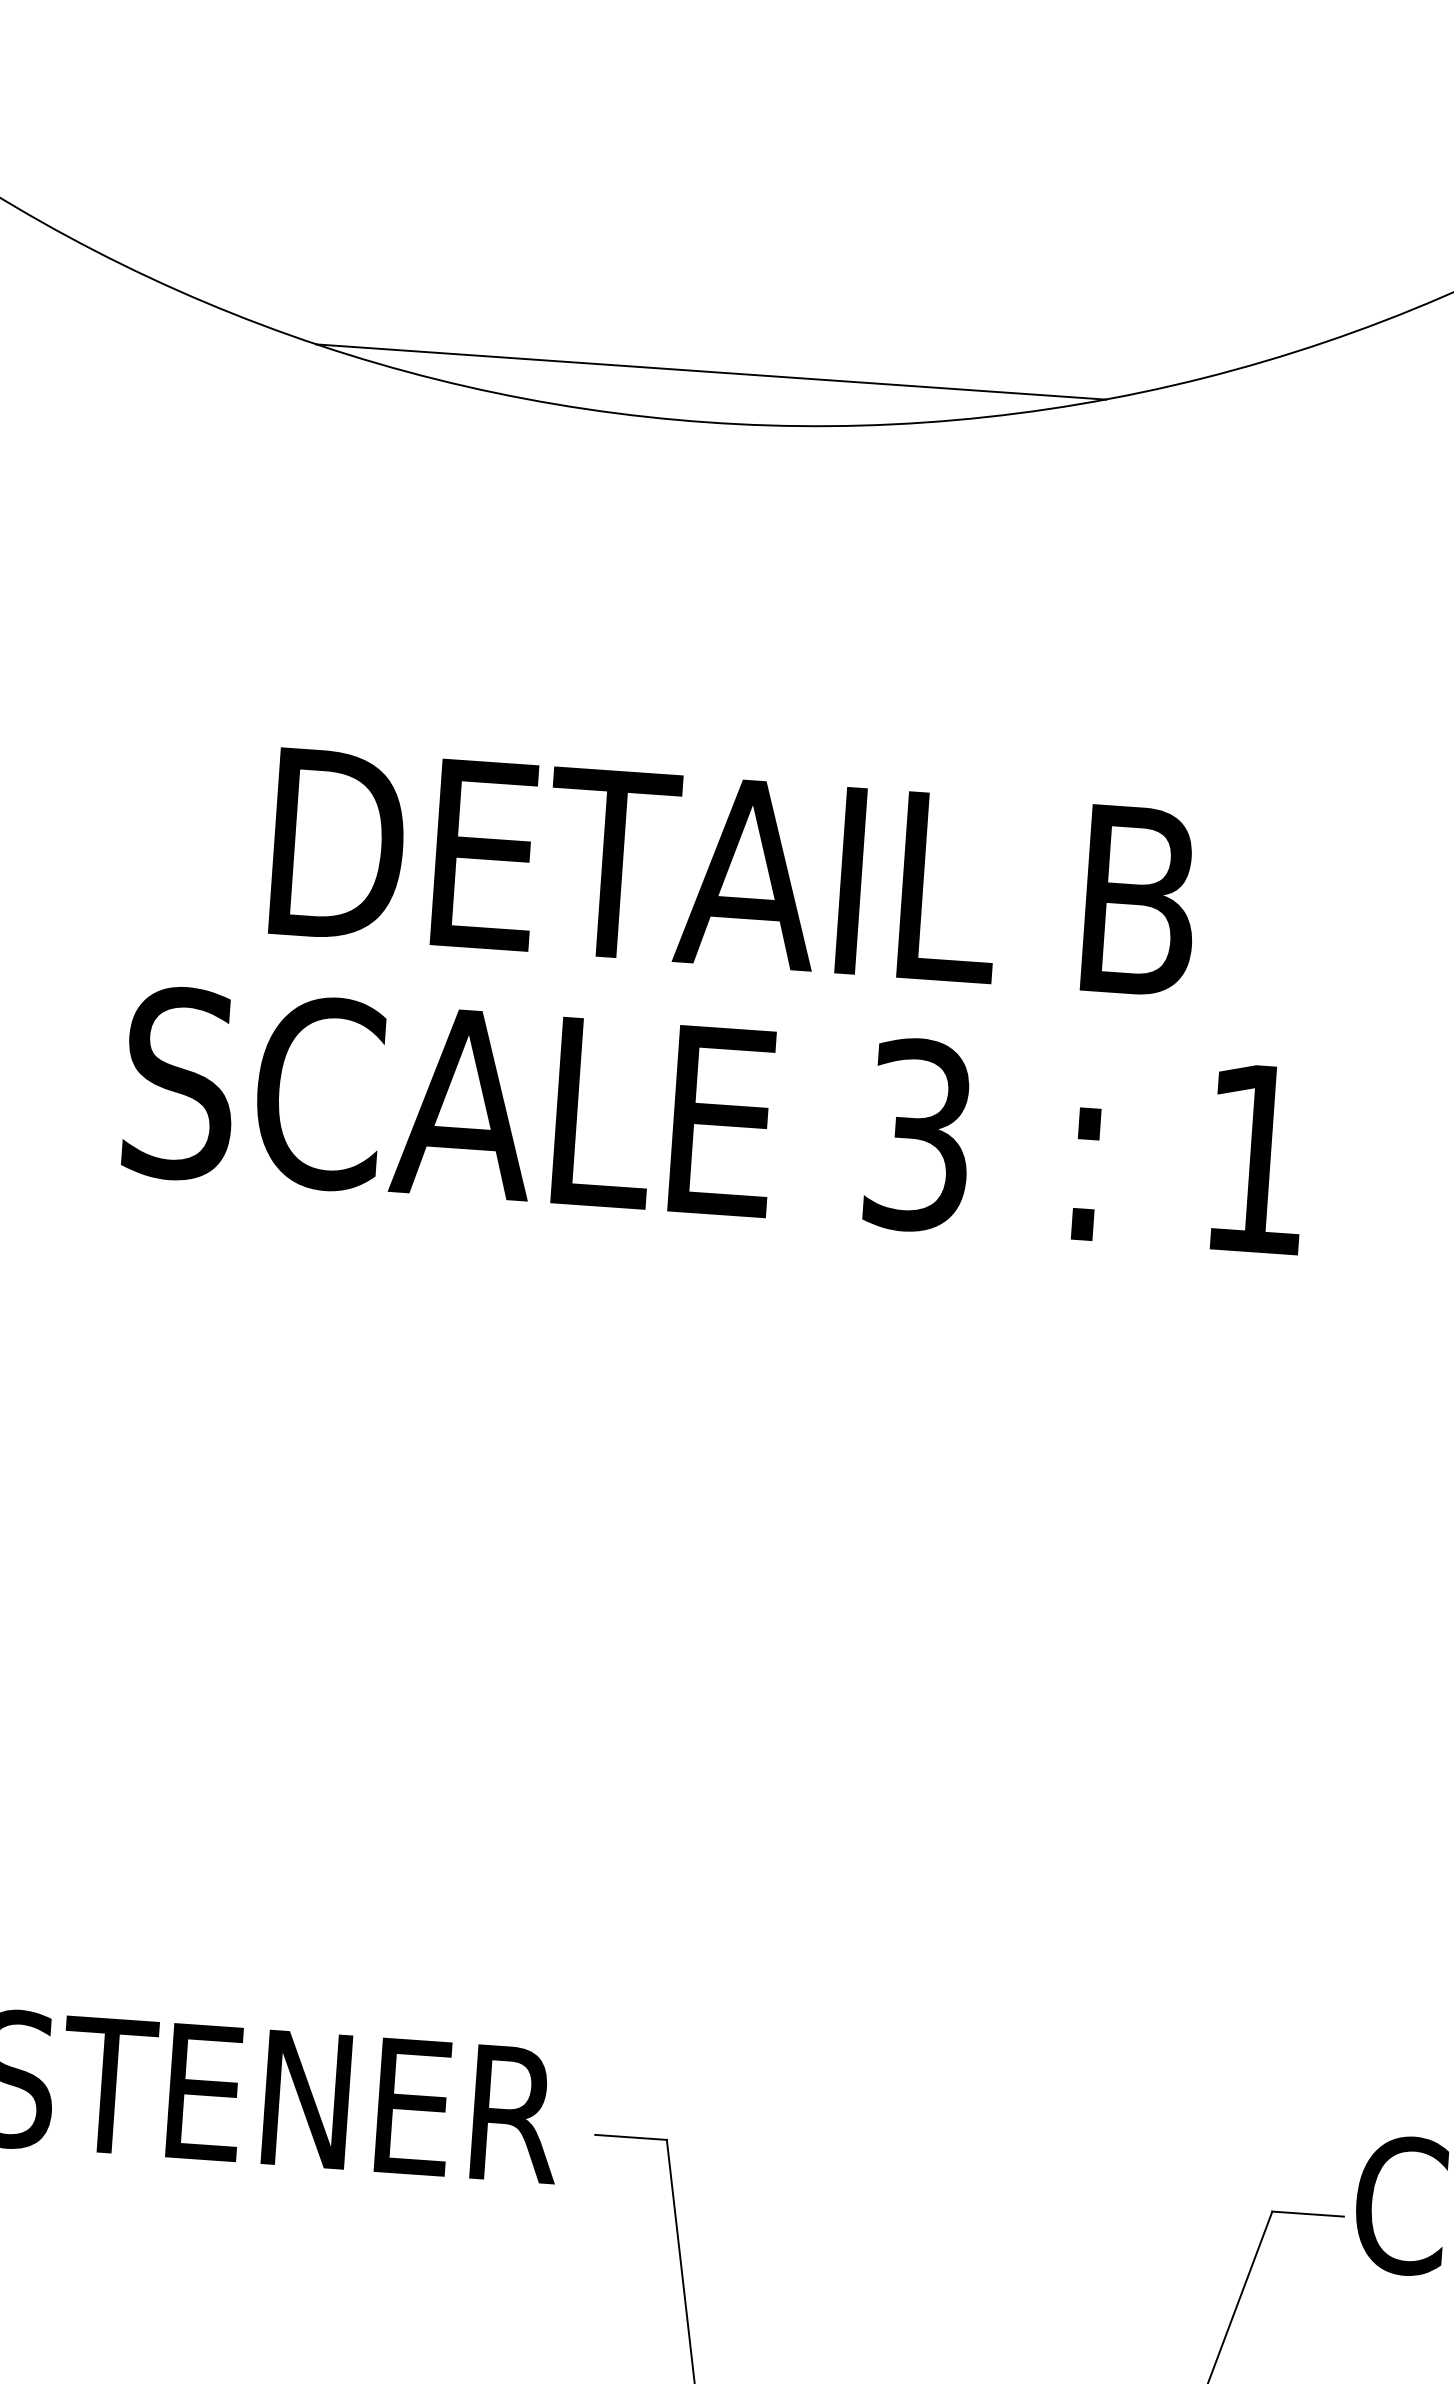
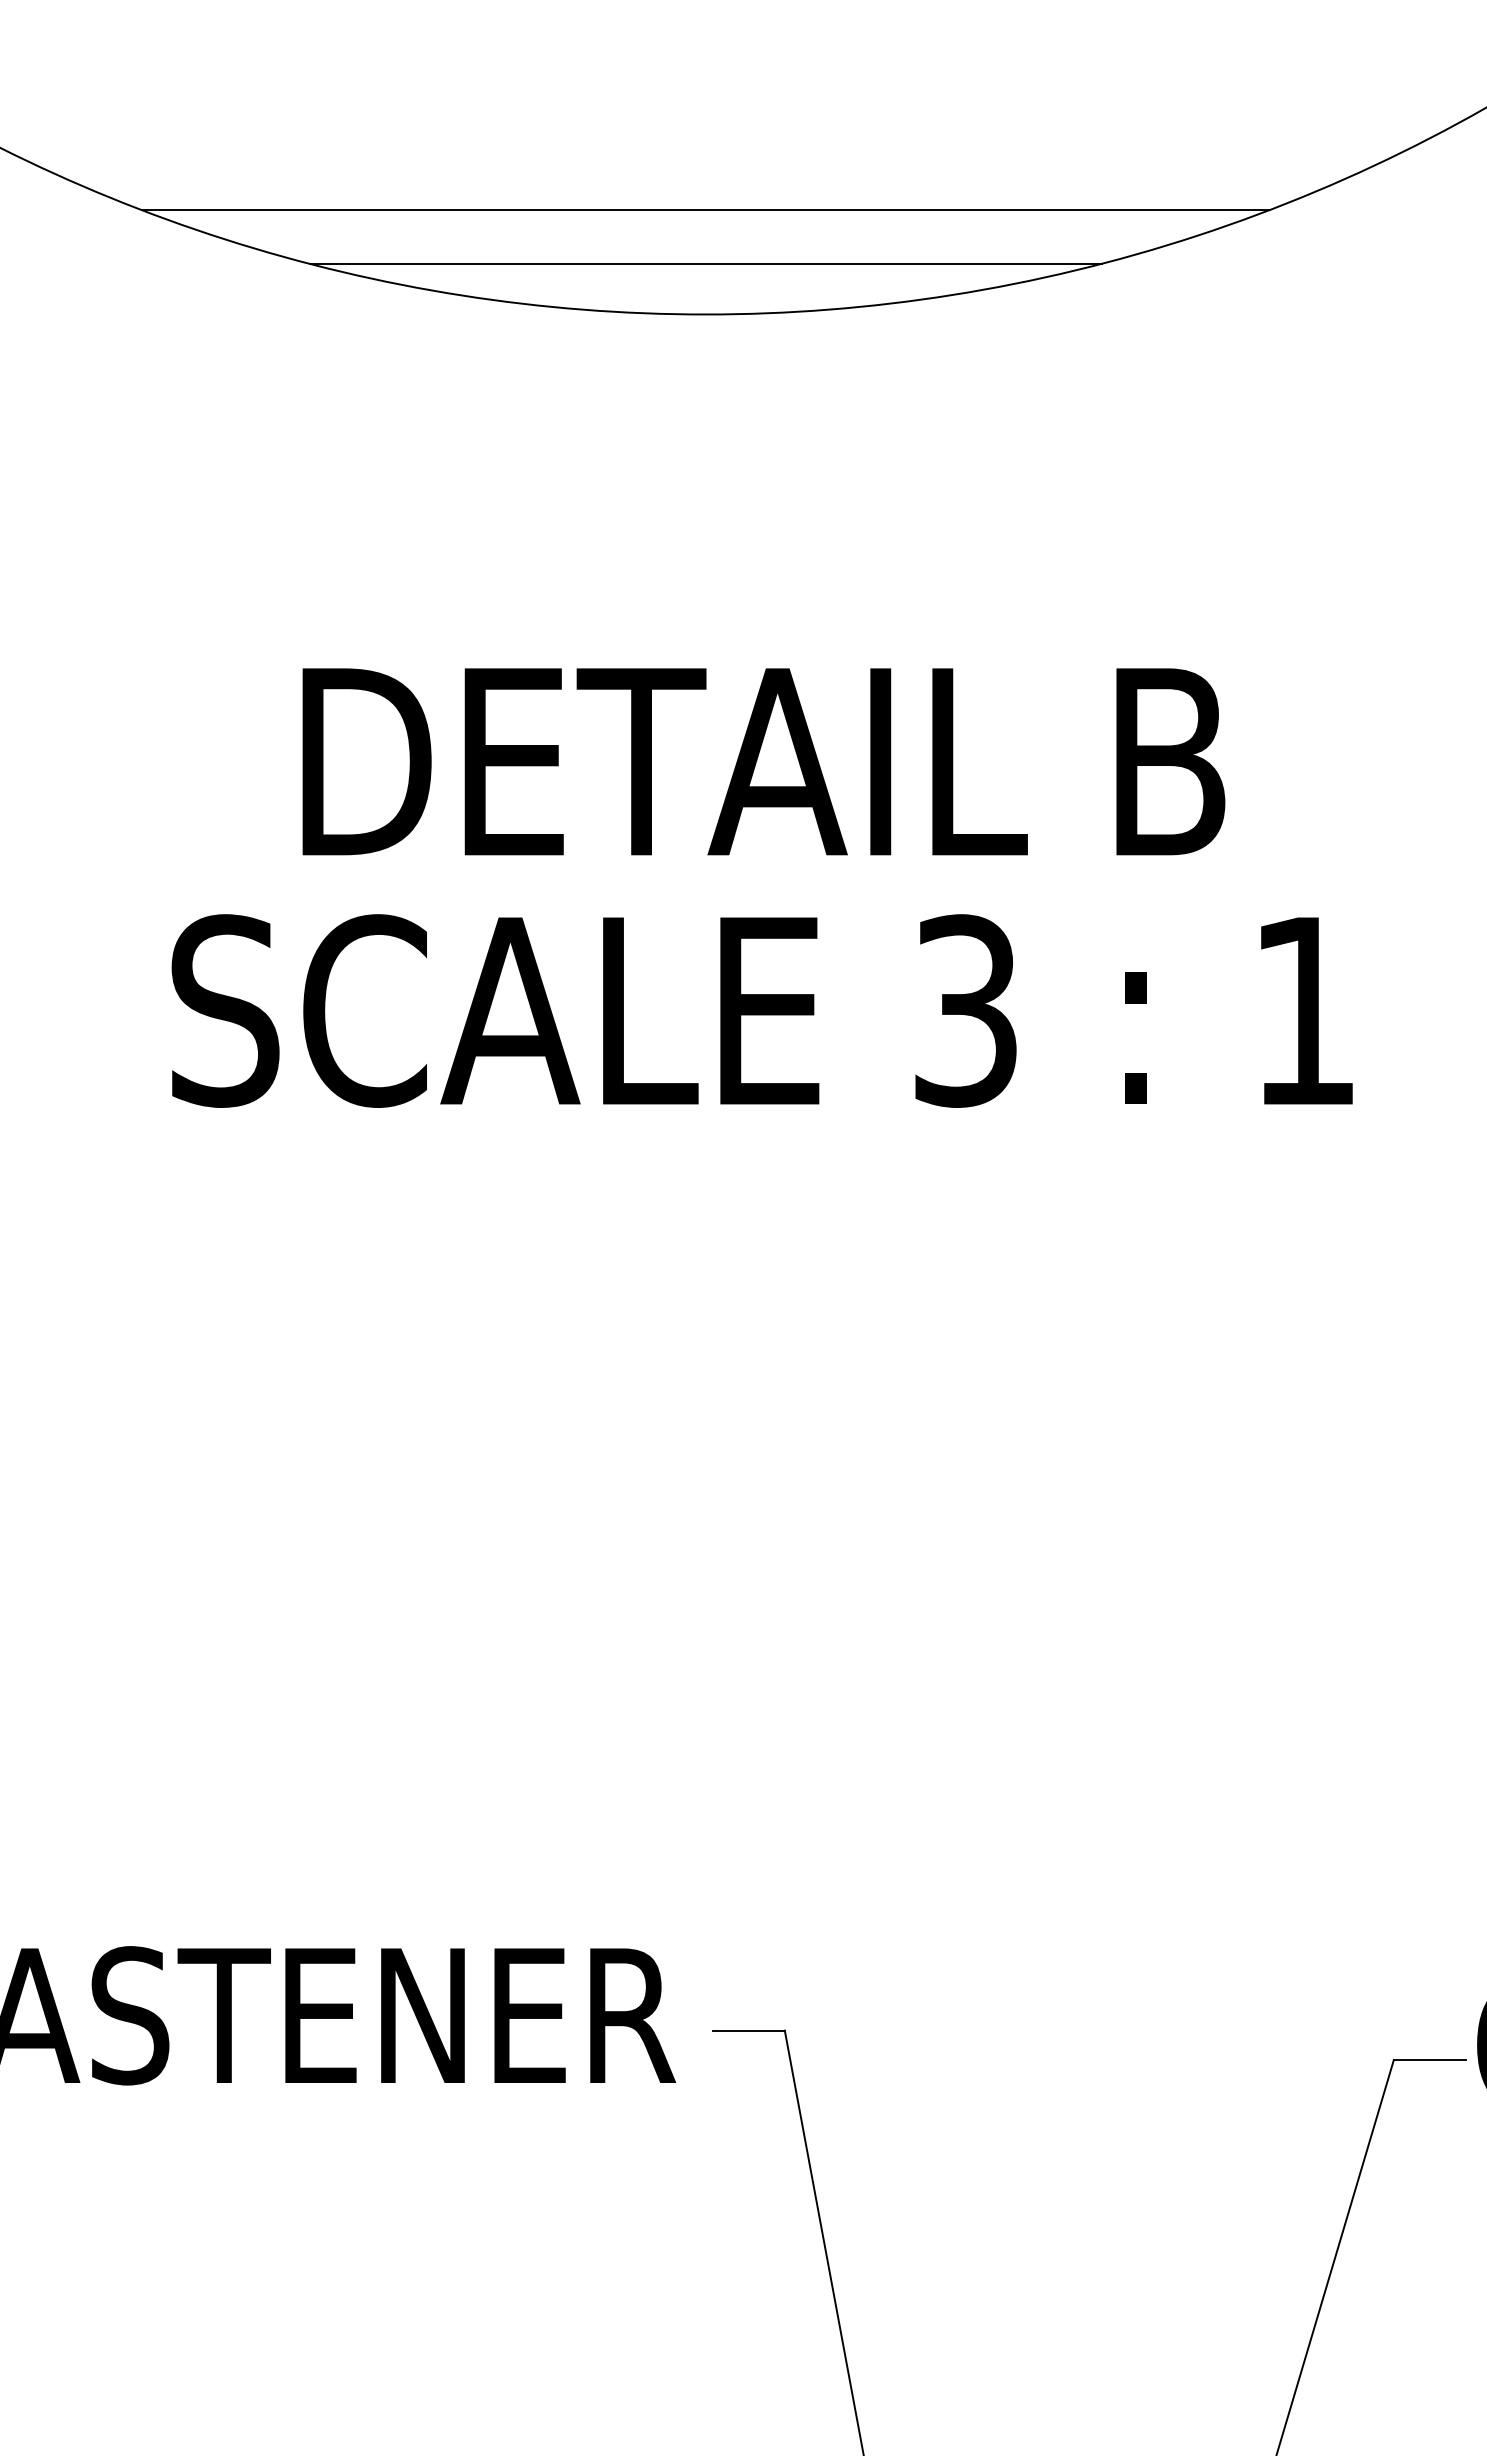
line: (714, 318) -> (705, 210), added

